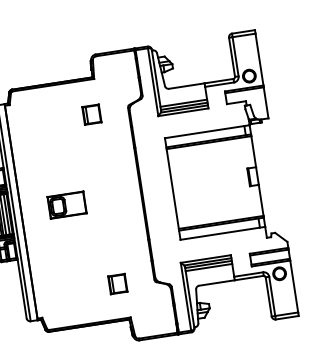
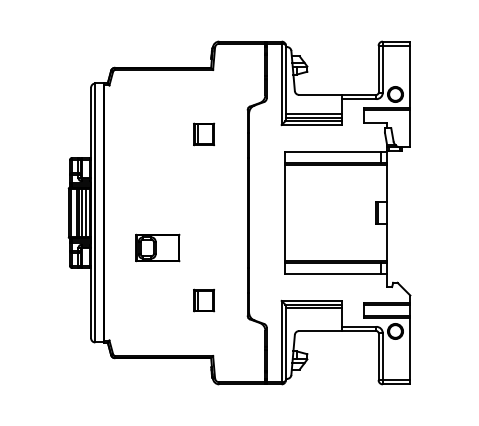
part: (92, 114) -> (204, 134), moved
part: (66, 204) -> (157, 247), moved
line: (208, 267) -> (313, 311), removed
part: (118, 283) -> (204, 300), moved

